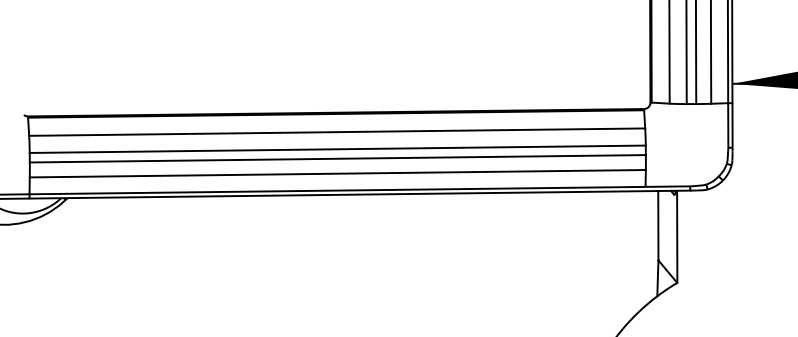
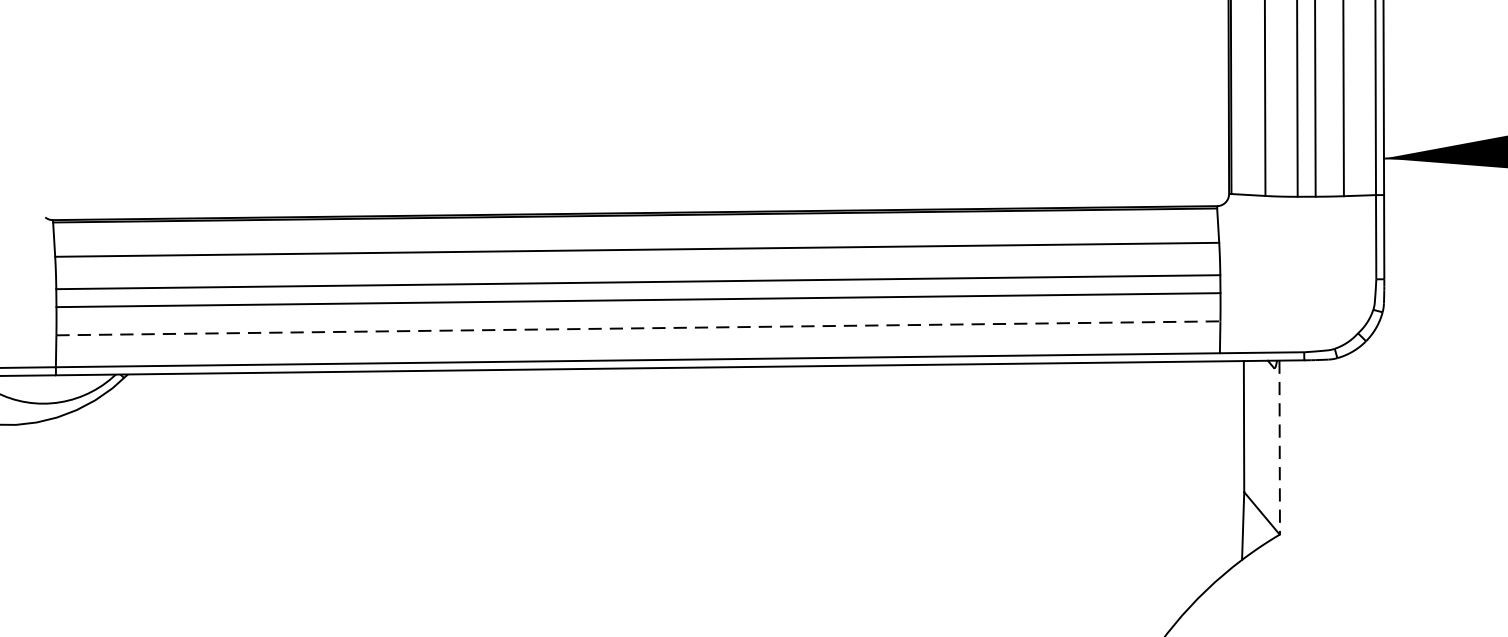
line: (338, 173) -> (639, 327), solid -> dashed
line: (677, 237) -> (1280, 448), solid -> dashed

